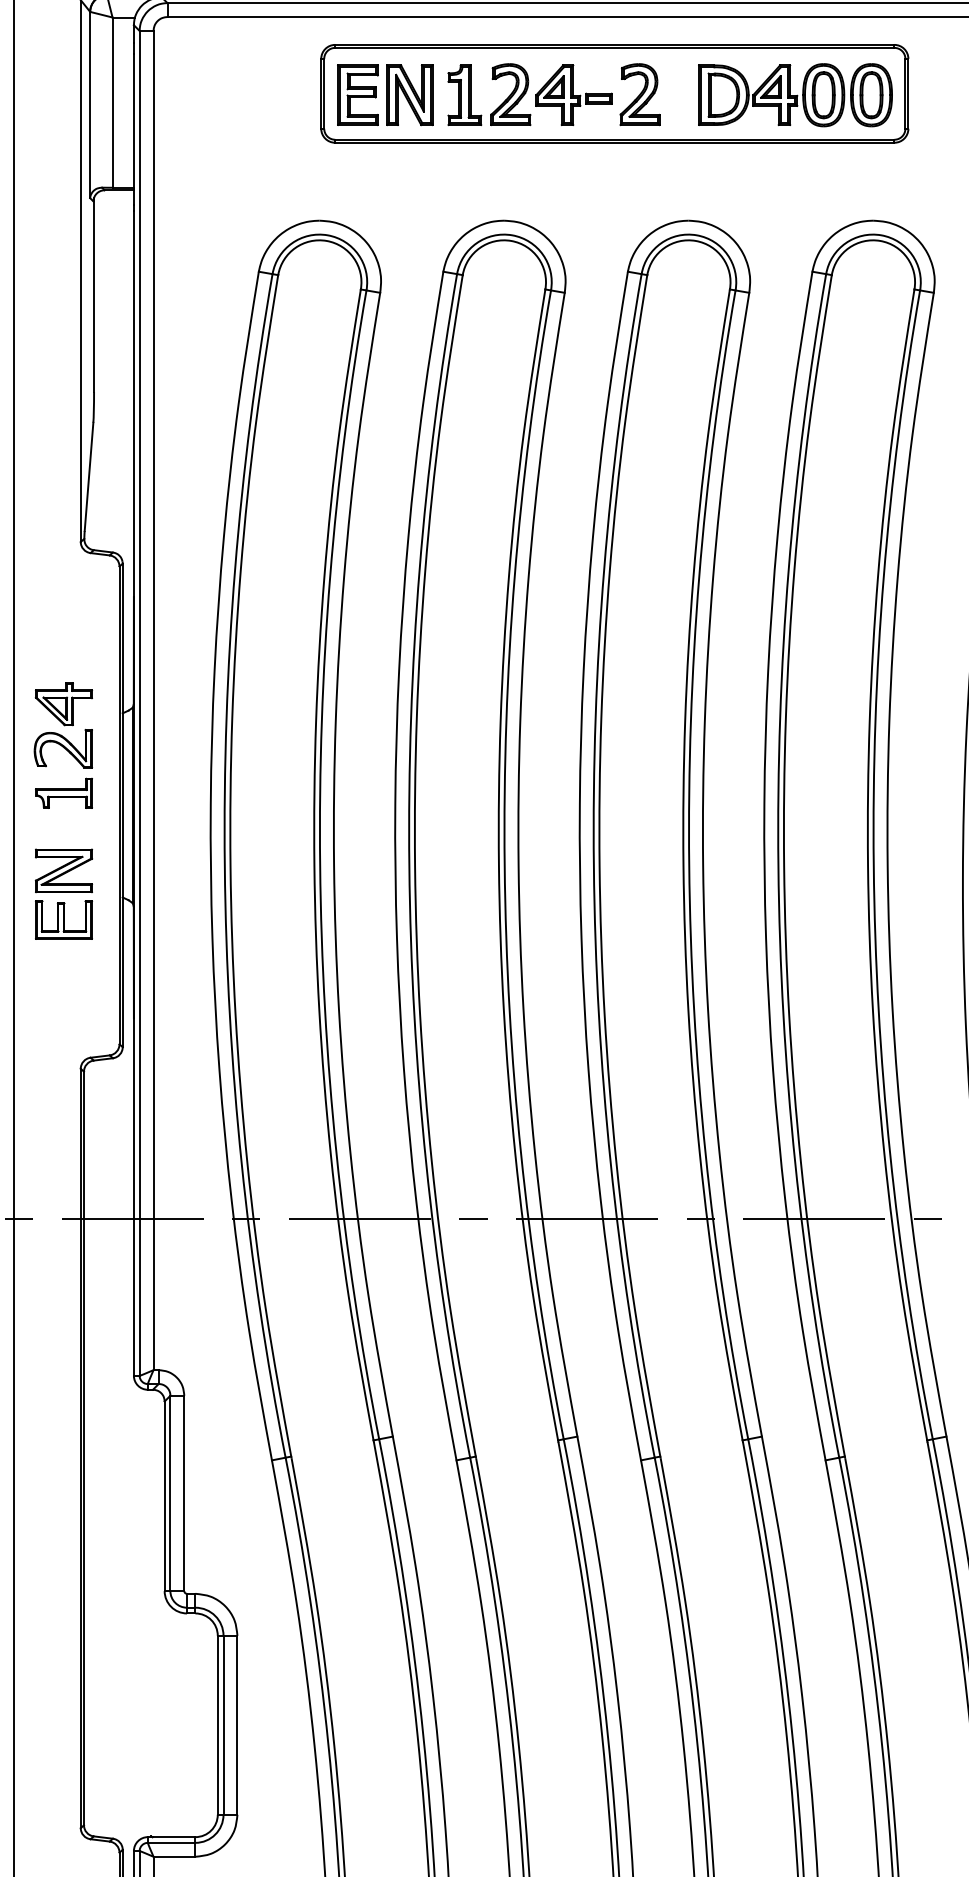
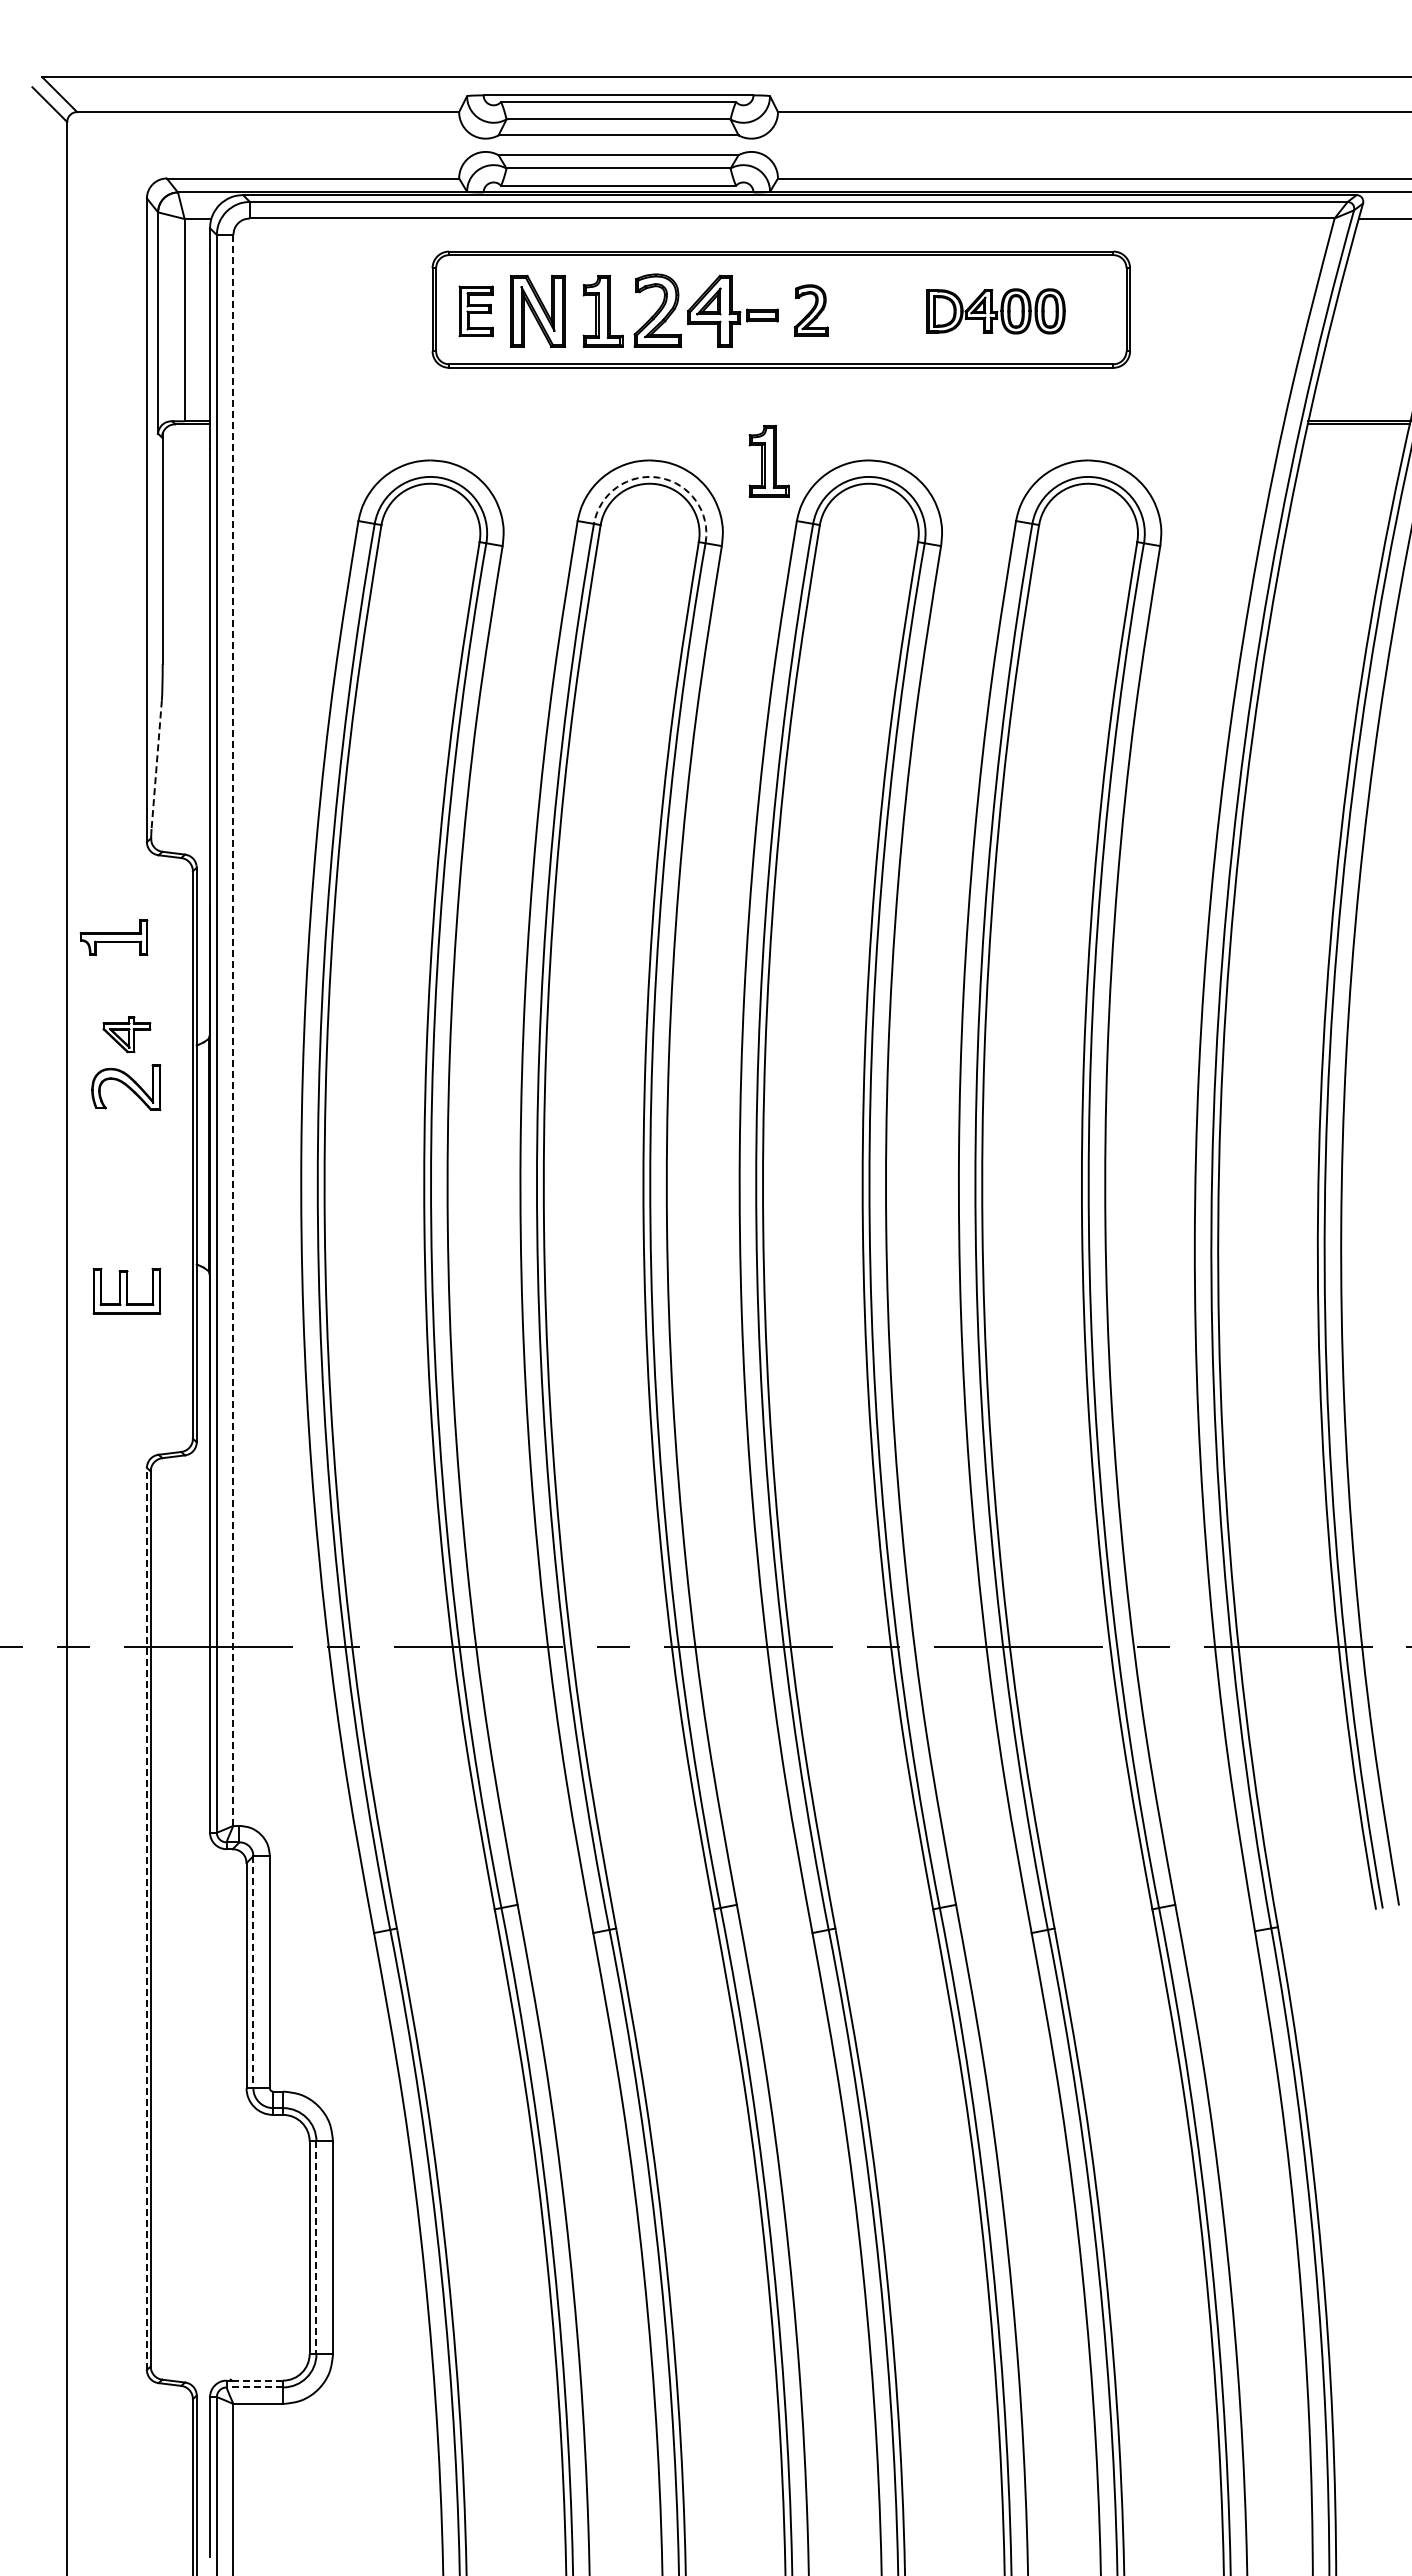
part: (640, 94) -> (811, 310), size x0.7
part: (357, 95) -> (475, 311), size x0.7
part: (795, 95) -> (995, 311), size x0.6
part: (604, 221) -> (768, 461), added
arc: (512, 235) -> (659, 477), solid -> dashed
line: (88, 477) -> (156, 765), solid -> dashed
line: (153, 699) -> (233, 1029), solid -> dashed
part: (63, 703) -> (126, 1034), size x0.7
part: (63, 793) -> (113, 937), moved
part: (63, 870) -> (126, 1232), removed
line: (80, 1448) -> (146, 1918), solid -> dashed
line: (170, 1493) -> (253, 1972), solid -> dashed
line: (223, 1725) -> (316, 2248), solid -> dashed
line: (173, 1837) -> (257, 2380), solid -> dashed
line: (171, 1842) -> (254, 2387), solid -> dashed

